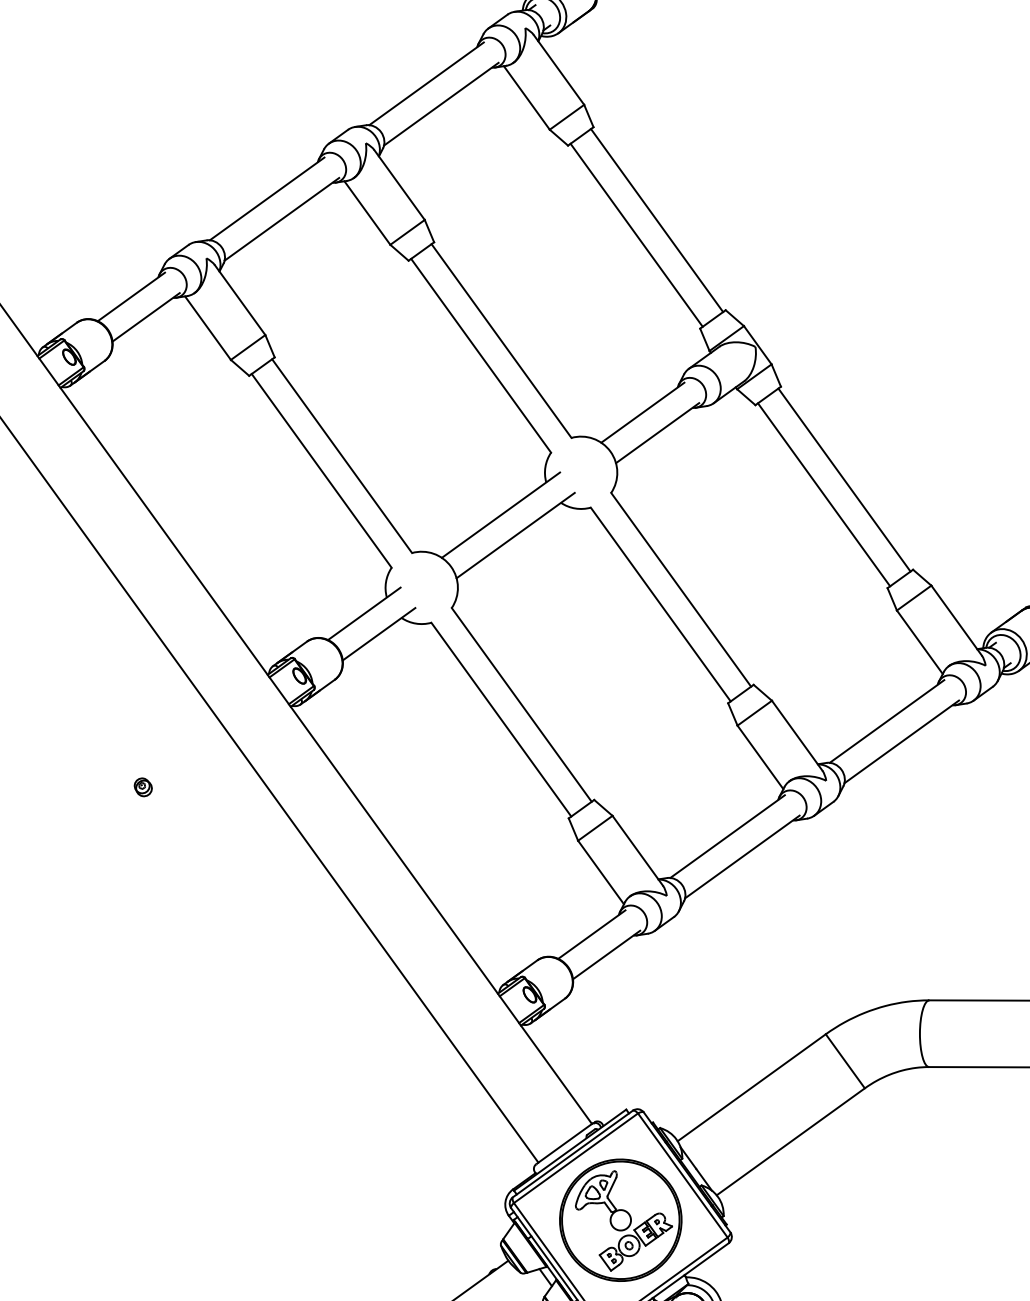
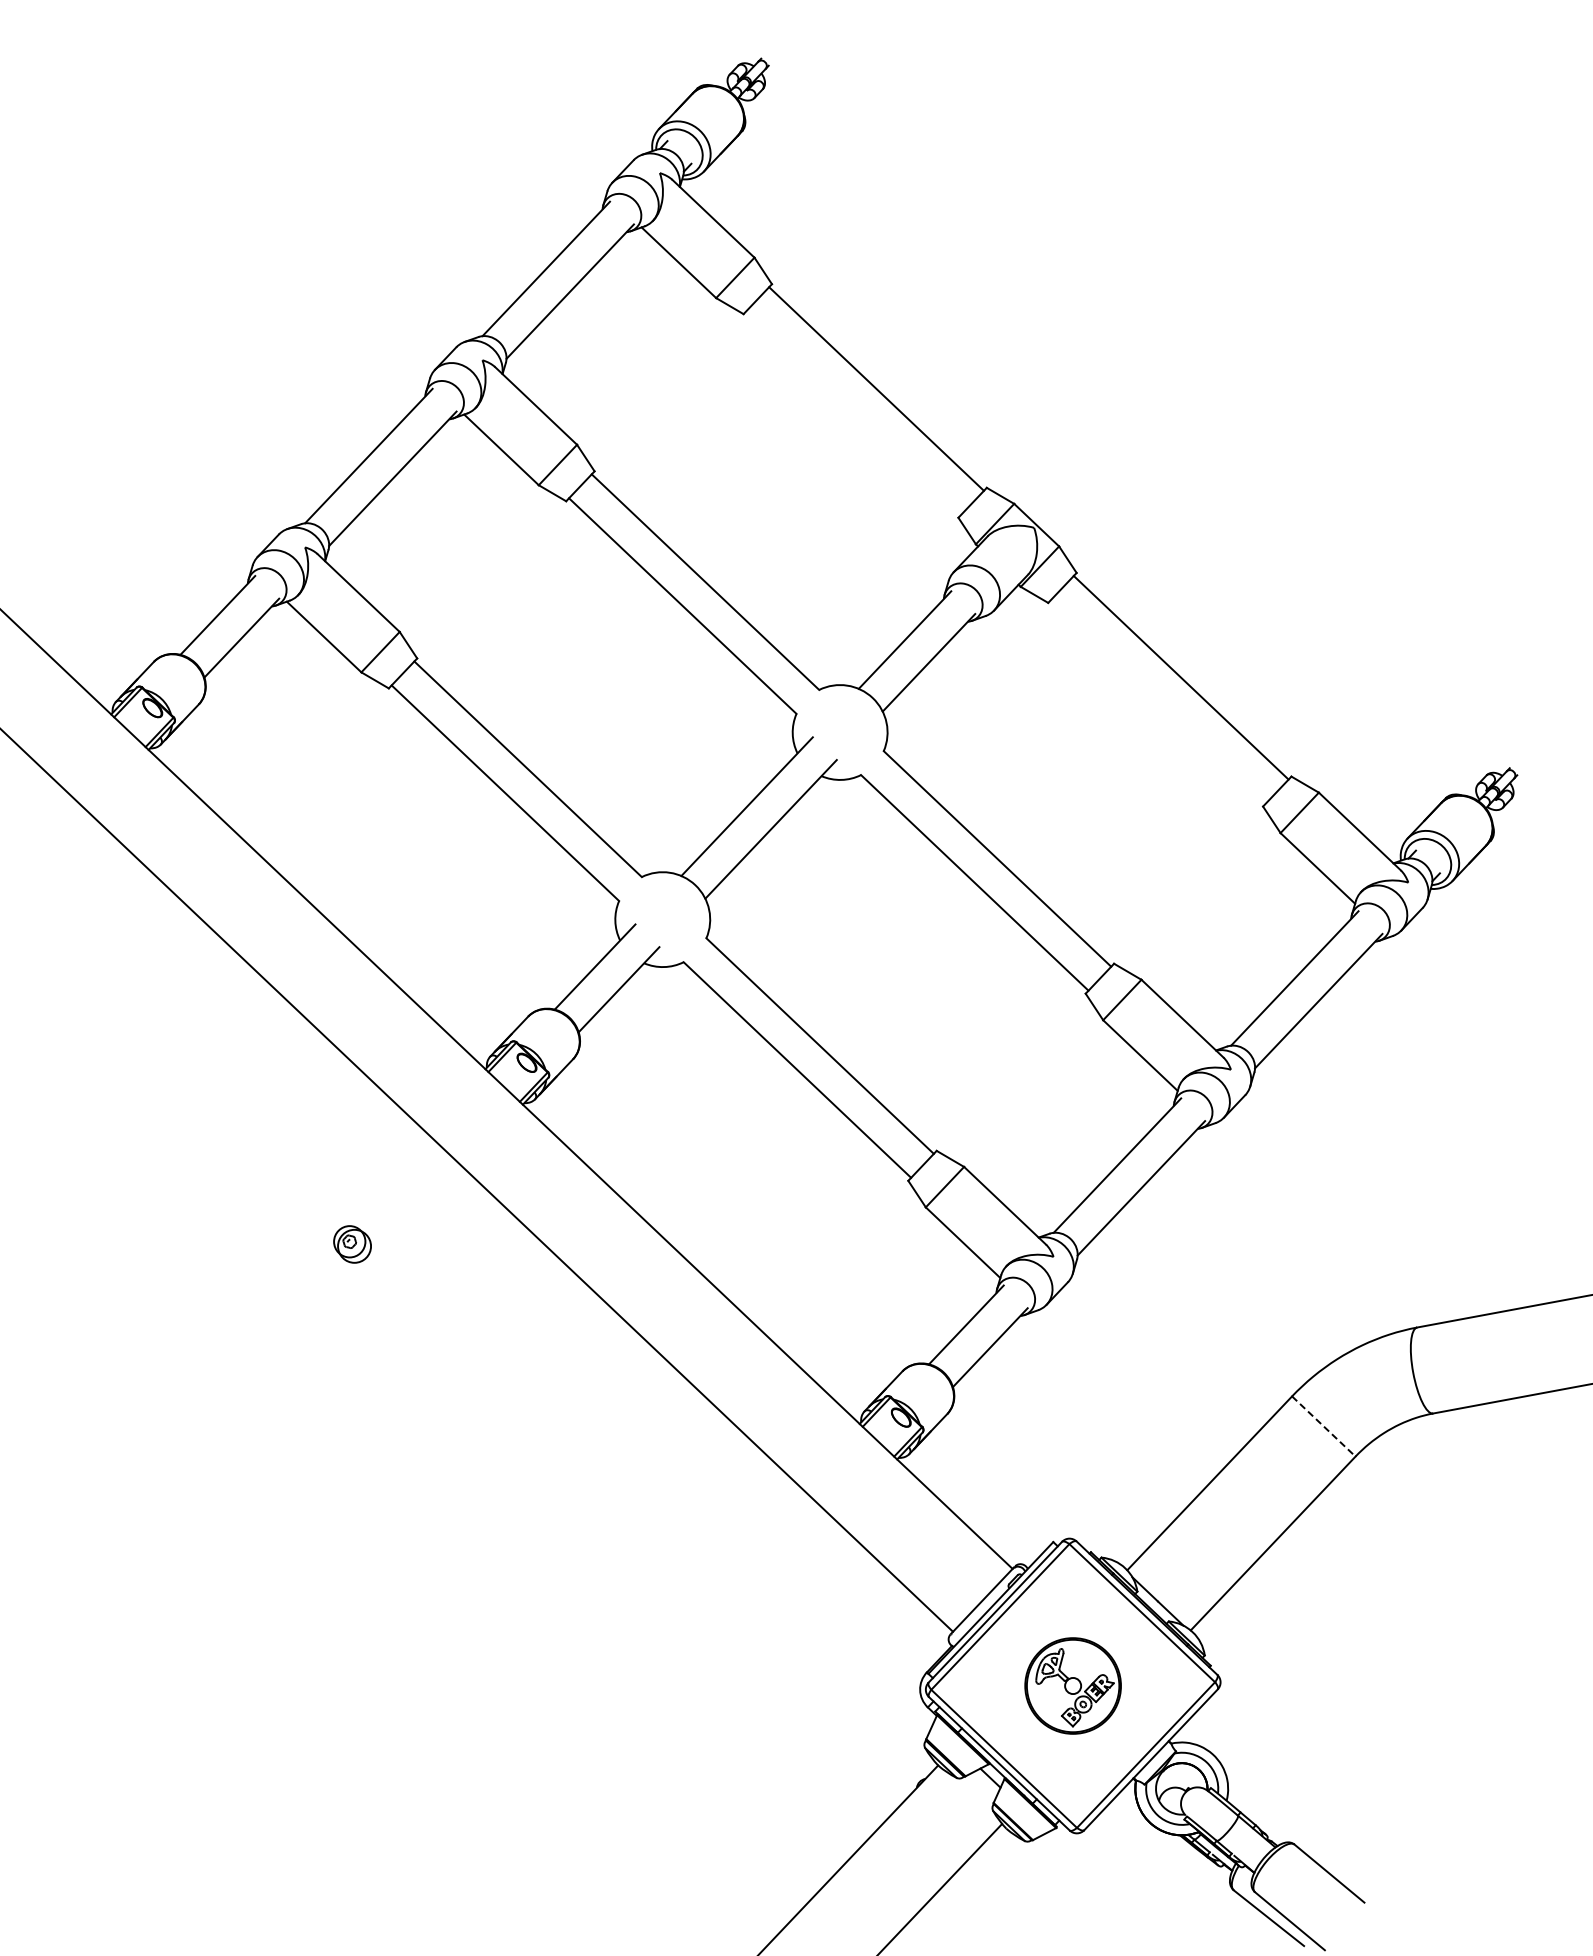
line: (636, 234) -> (853, 412), removed
line: (824, 494) -> (1158, 701), removed
part: (143, 787) -> (352, 1244), size x1.6
line: (845, 1061) -> (1323, 1426), solid -> dashed
part: (620, 1219) -> (1072, 1685), size x0.6

